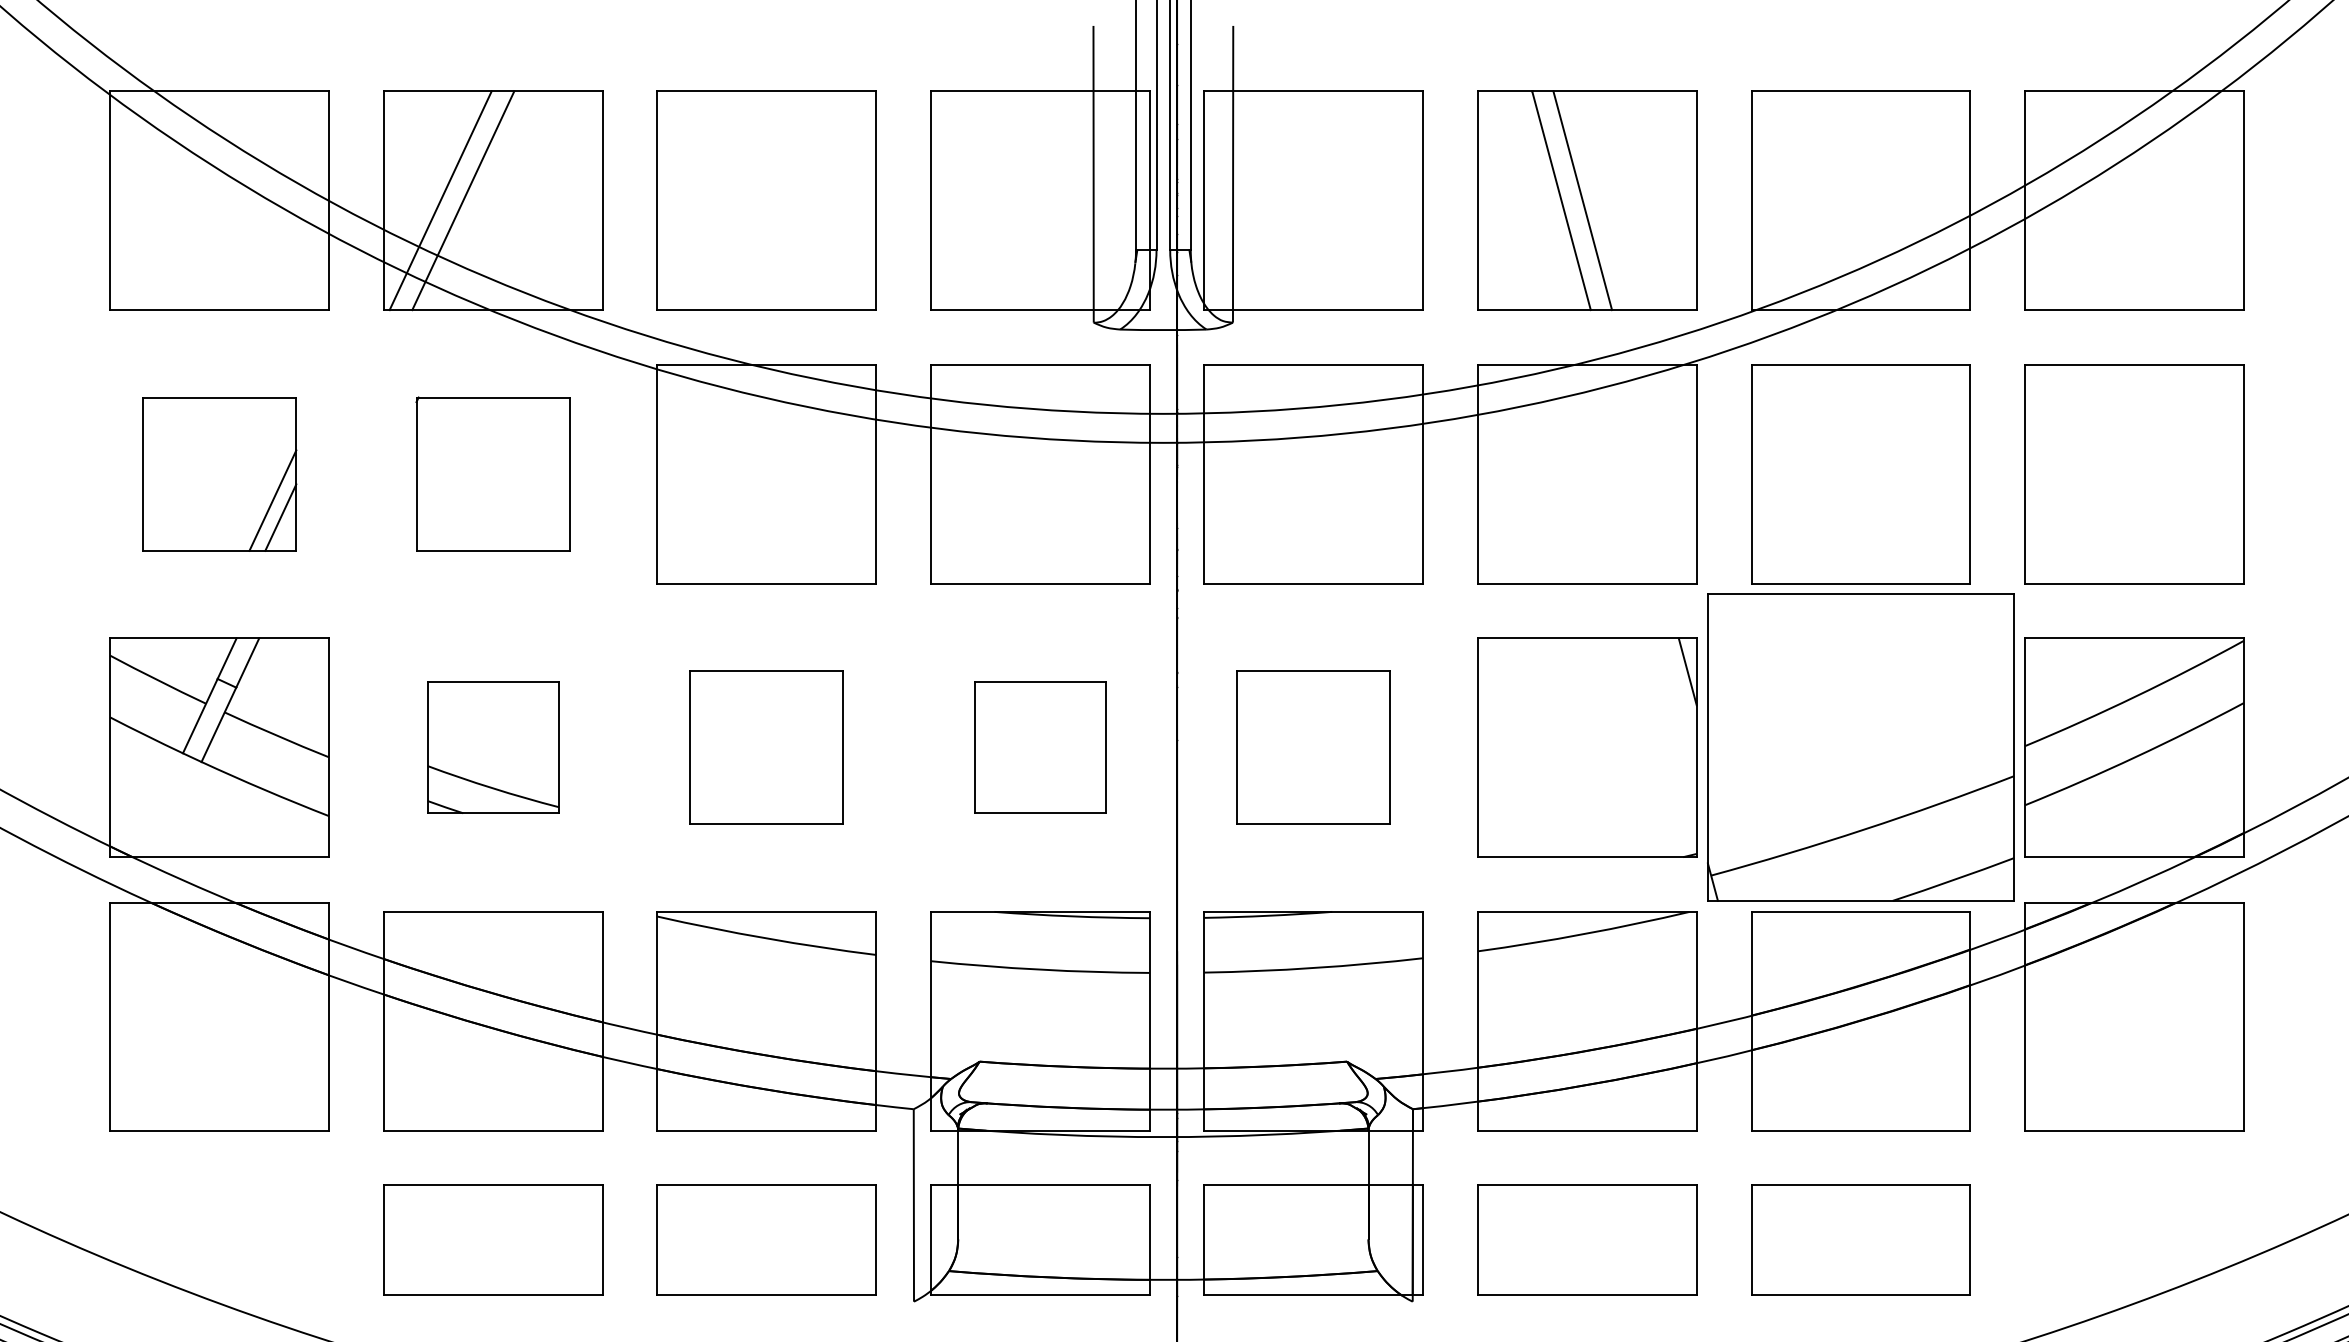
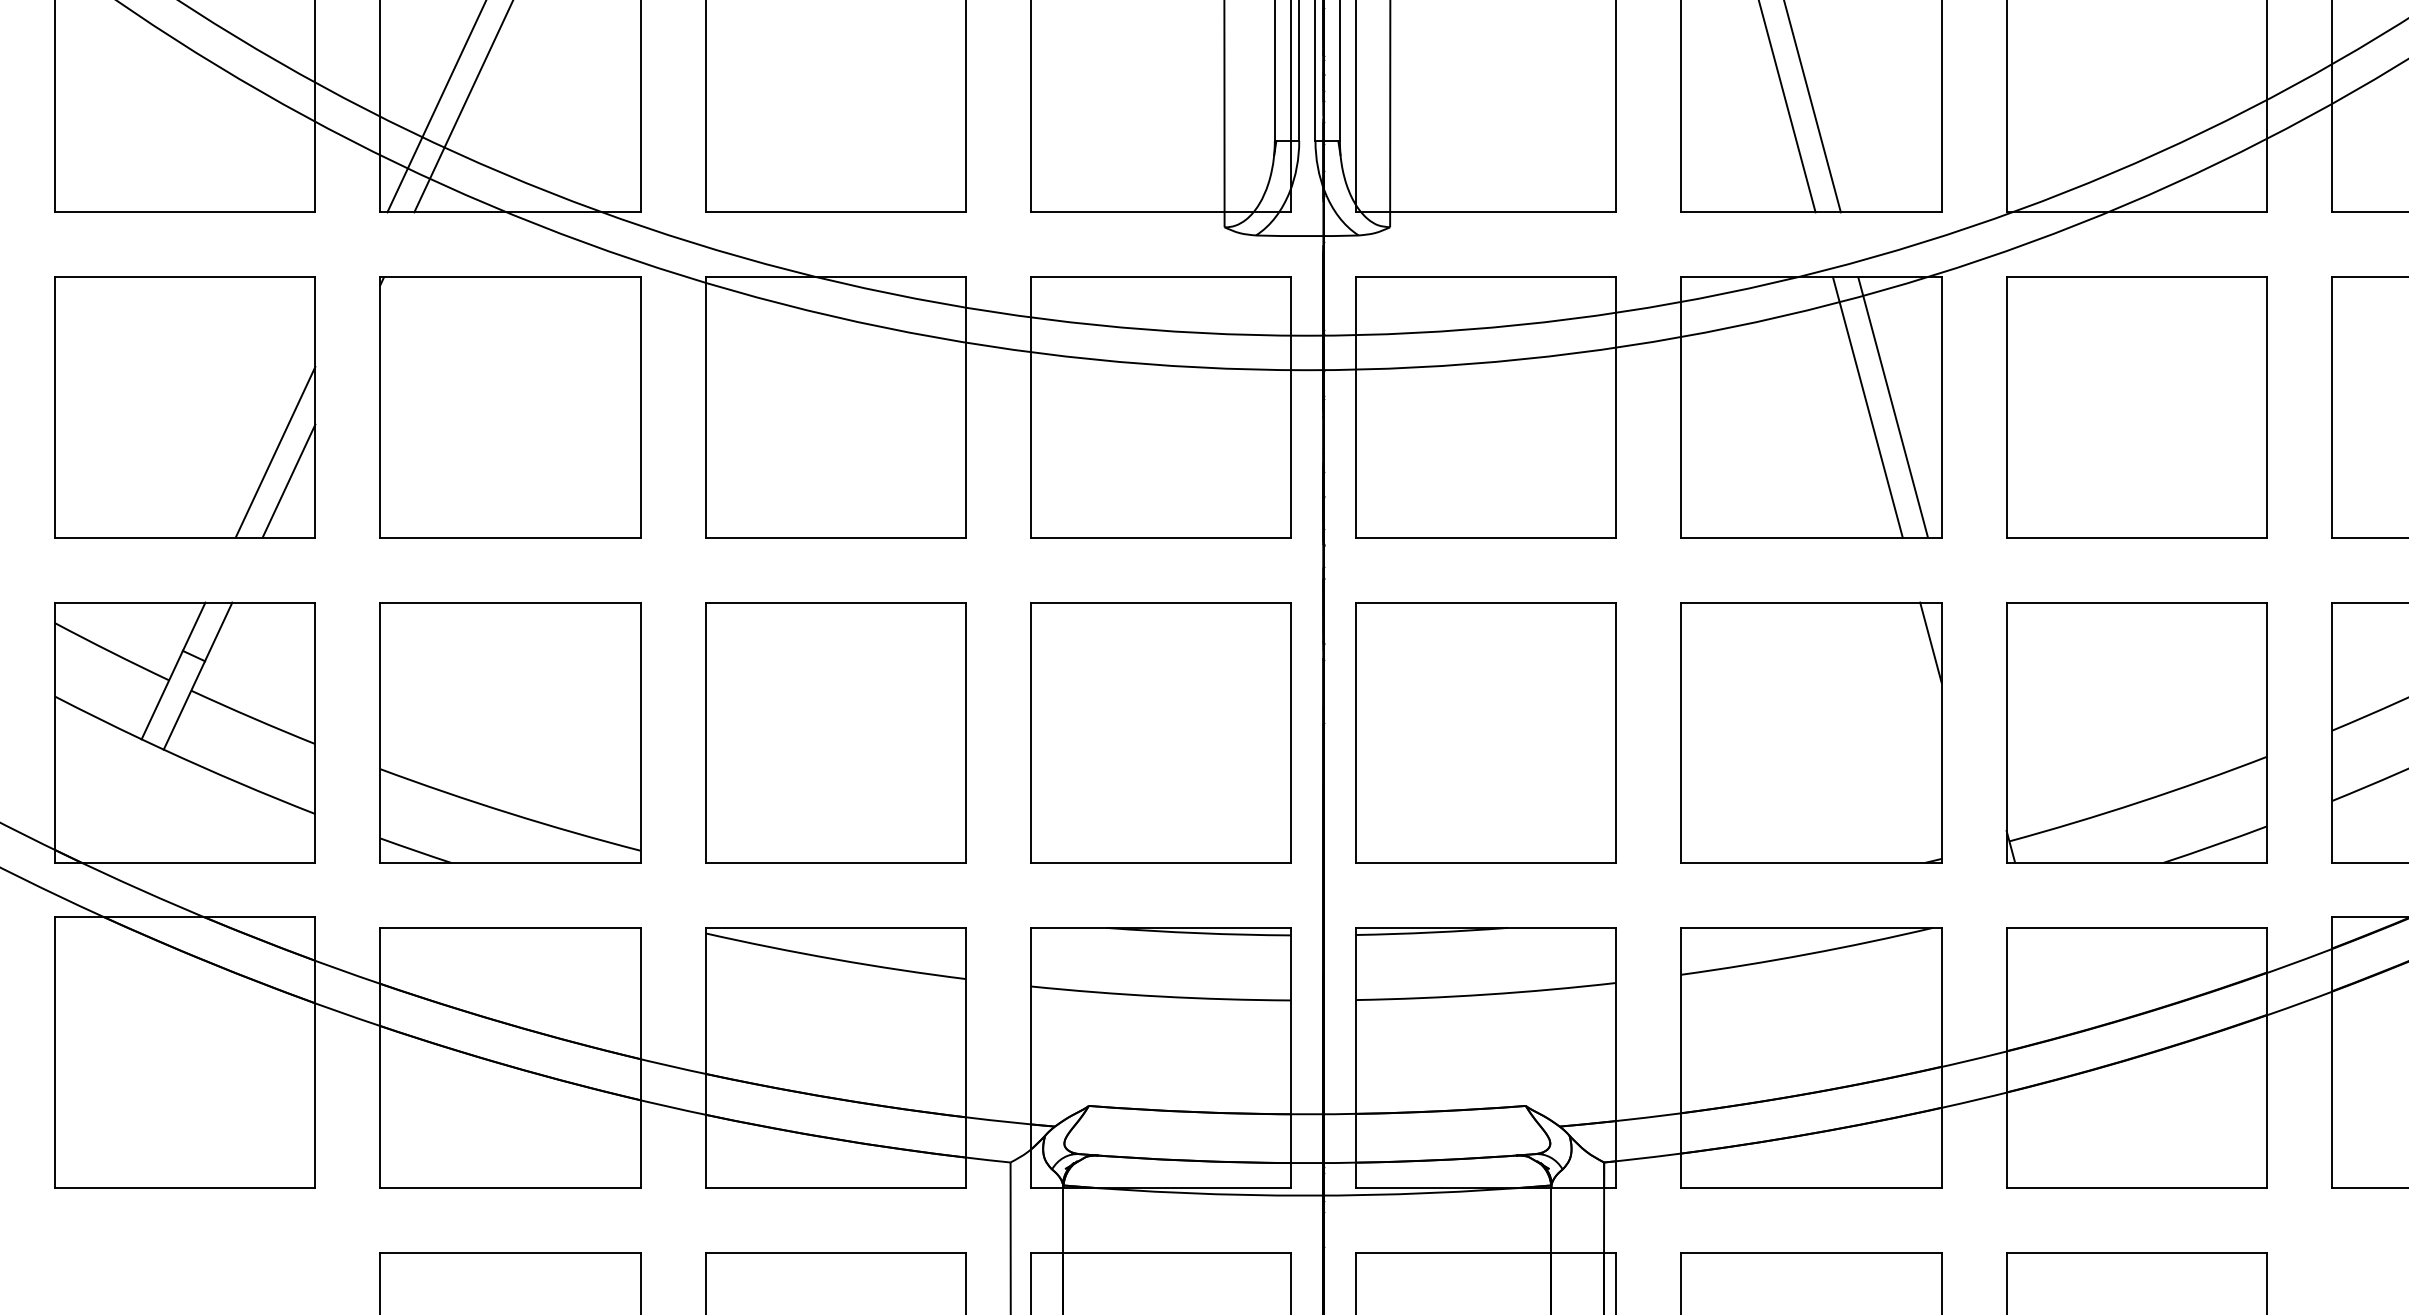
part: (492, 473) -> (509, 406), size x1.43
line: (1634, 473) -> (1867, 406), added
line: (1655, 473) -> (1892, 406), added
part: (219, 474) -> (185, 407), size x1.43
part: (493, 747) -> (510, 732), size x1.67
part: (766, 747) -> (835, 732), size x1.43
part: (1040, 747) -> (1161, 732), size x1.67
part: (1313, 747) -> (1485, 732), size x1.43
part: (1860, 747) -> (2136, 732), size x0.71

